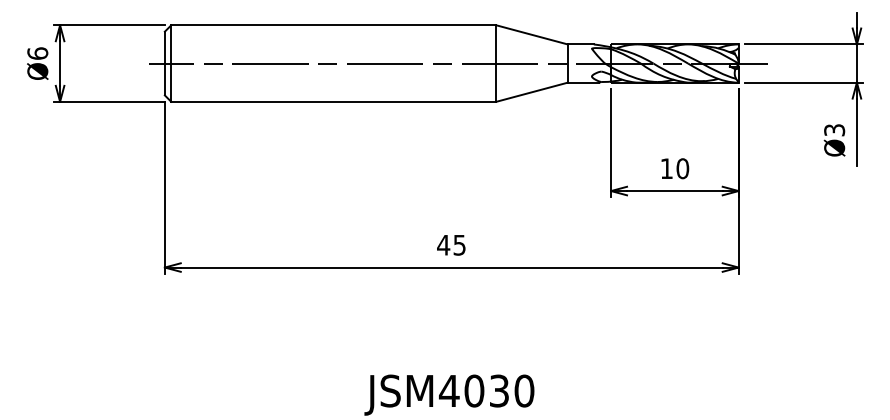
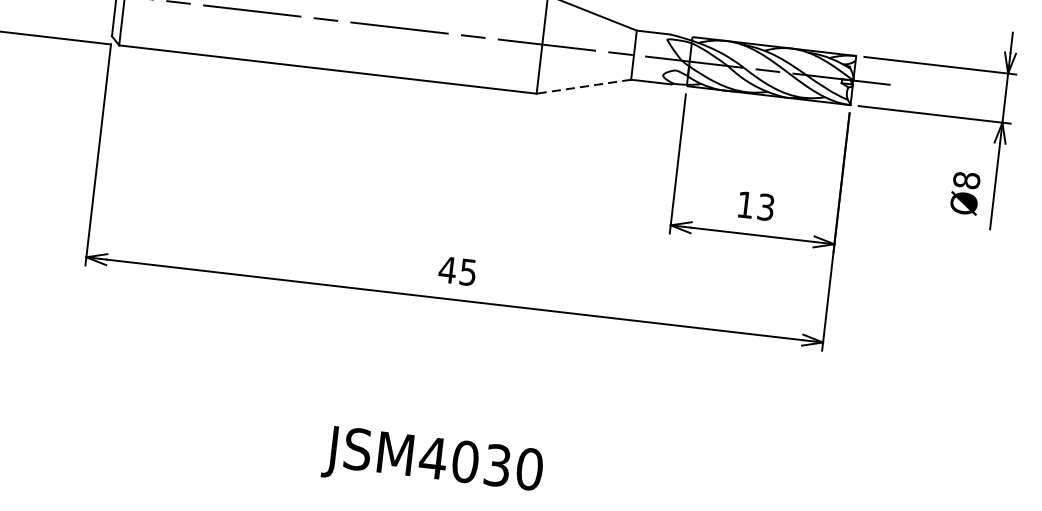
line: (532, 92) -> (584, 87), solid -> dashed
text: (834, 130) -> (966, 180), Ø3 -> Ø8
text: (682, 168) -> (765, 206), 10 -> 13

